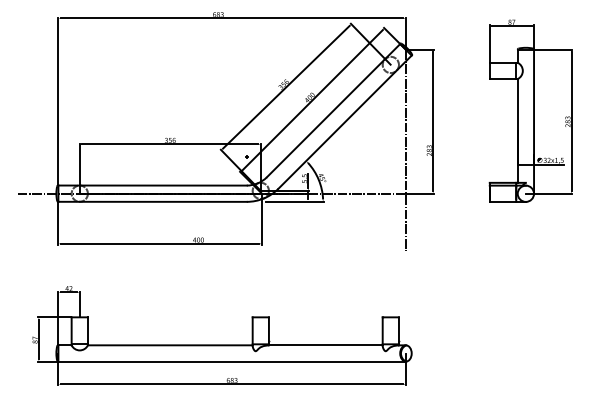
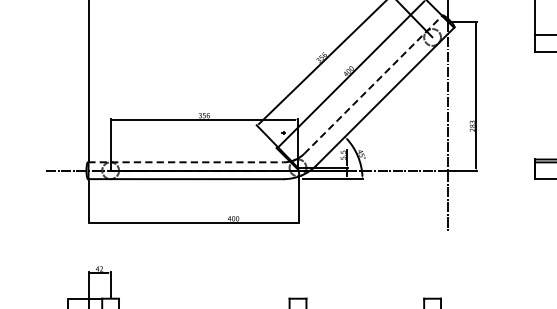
line: (334, 110) -> (374, 84), solid -> dashed
line: (153, 185) -> (186, 162), solid -> dashed

